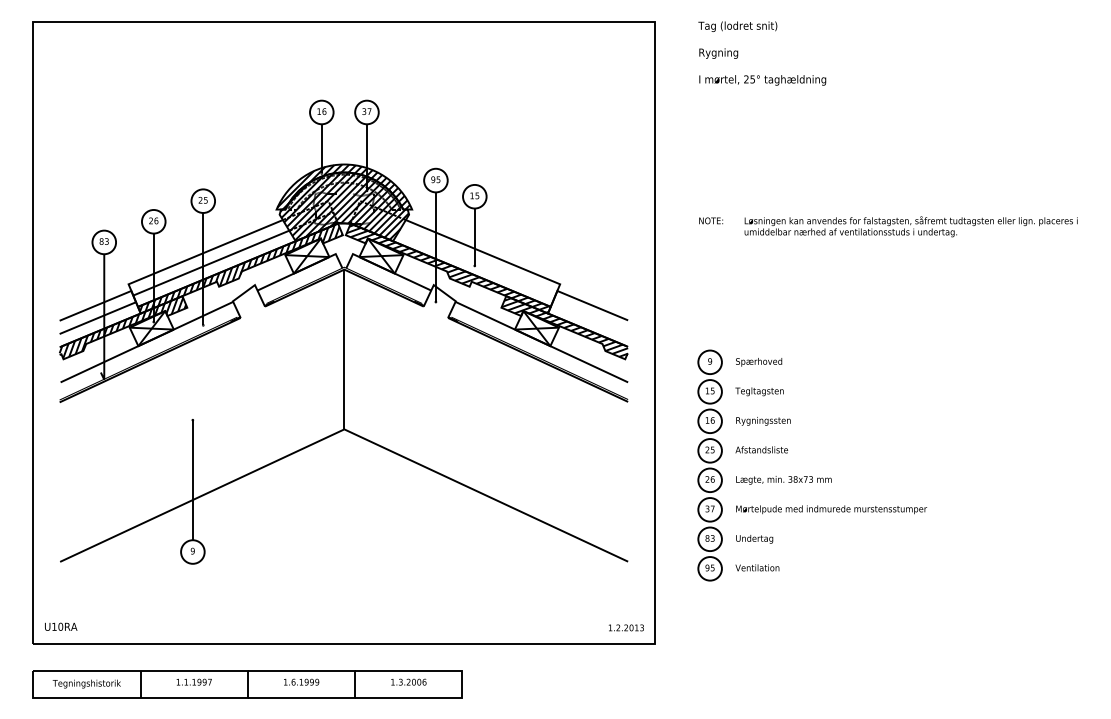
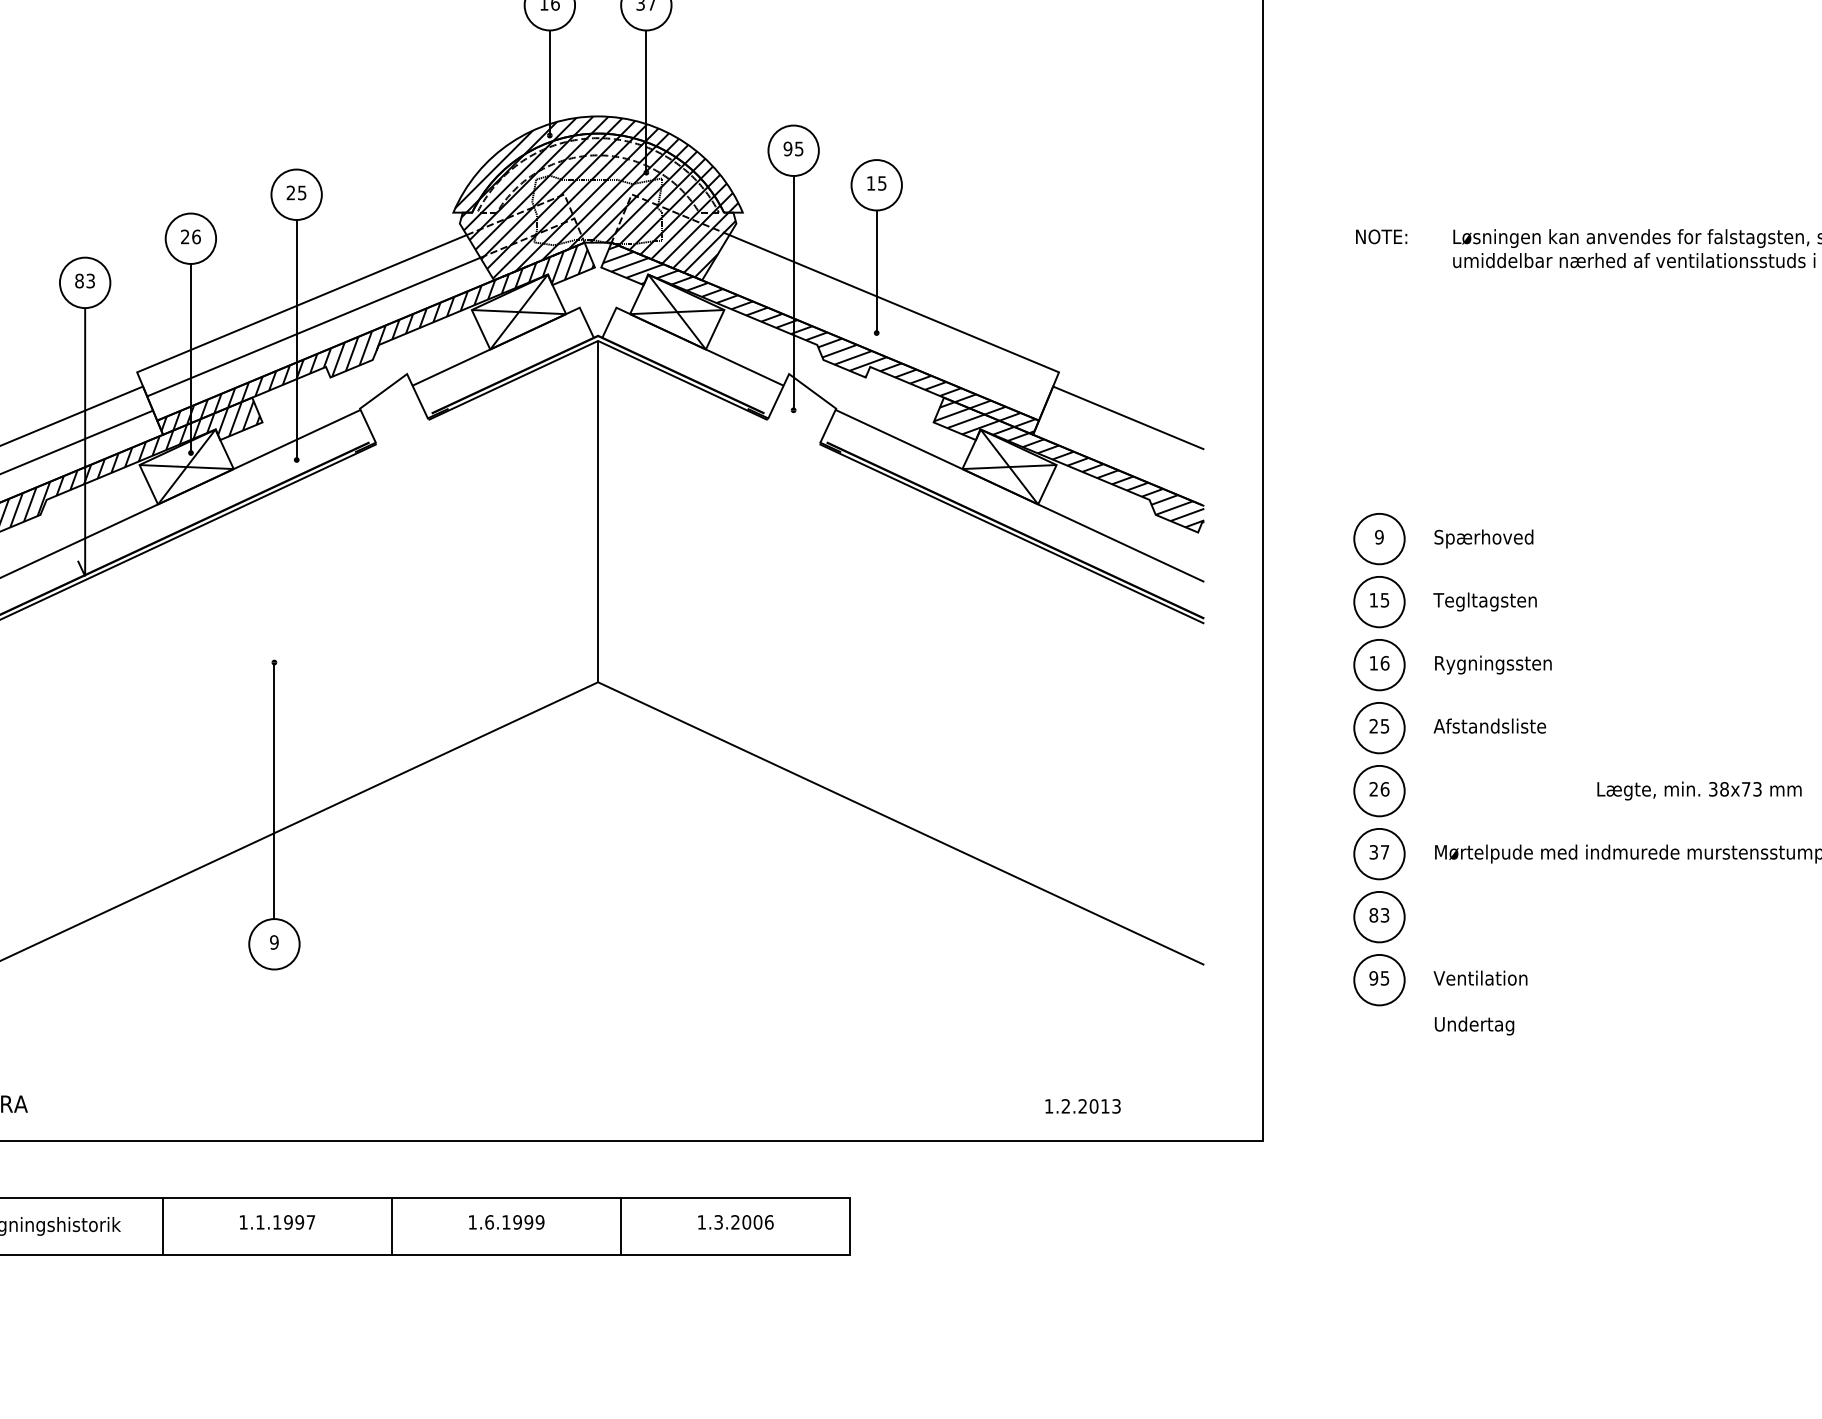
text: (783, 480) -> (1698, 791), moved
text: (754, 539) -> (1474, 1026), moved
text: (625, 627) -> (1081, 1105), moved

